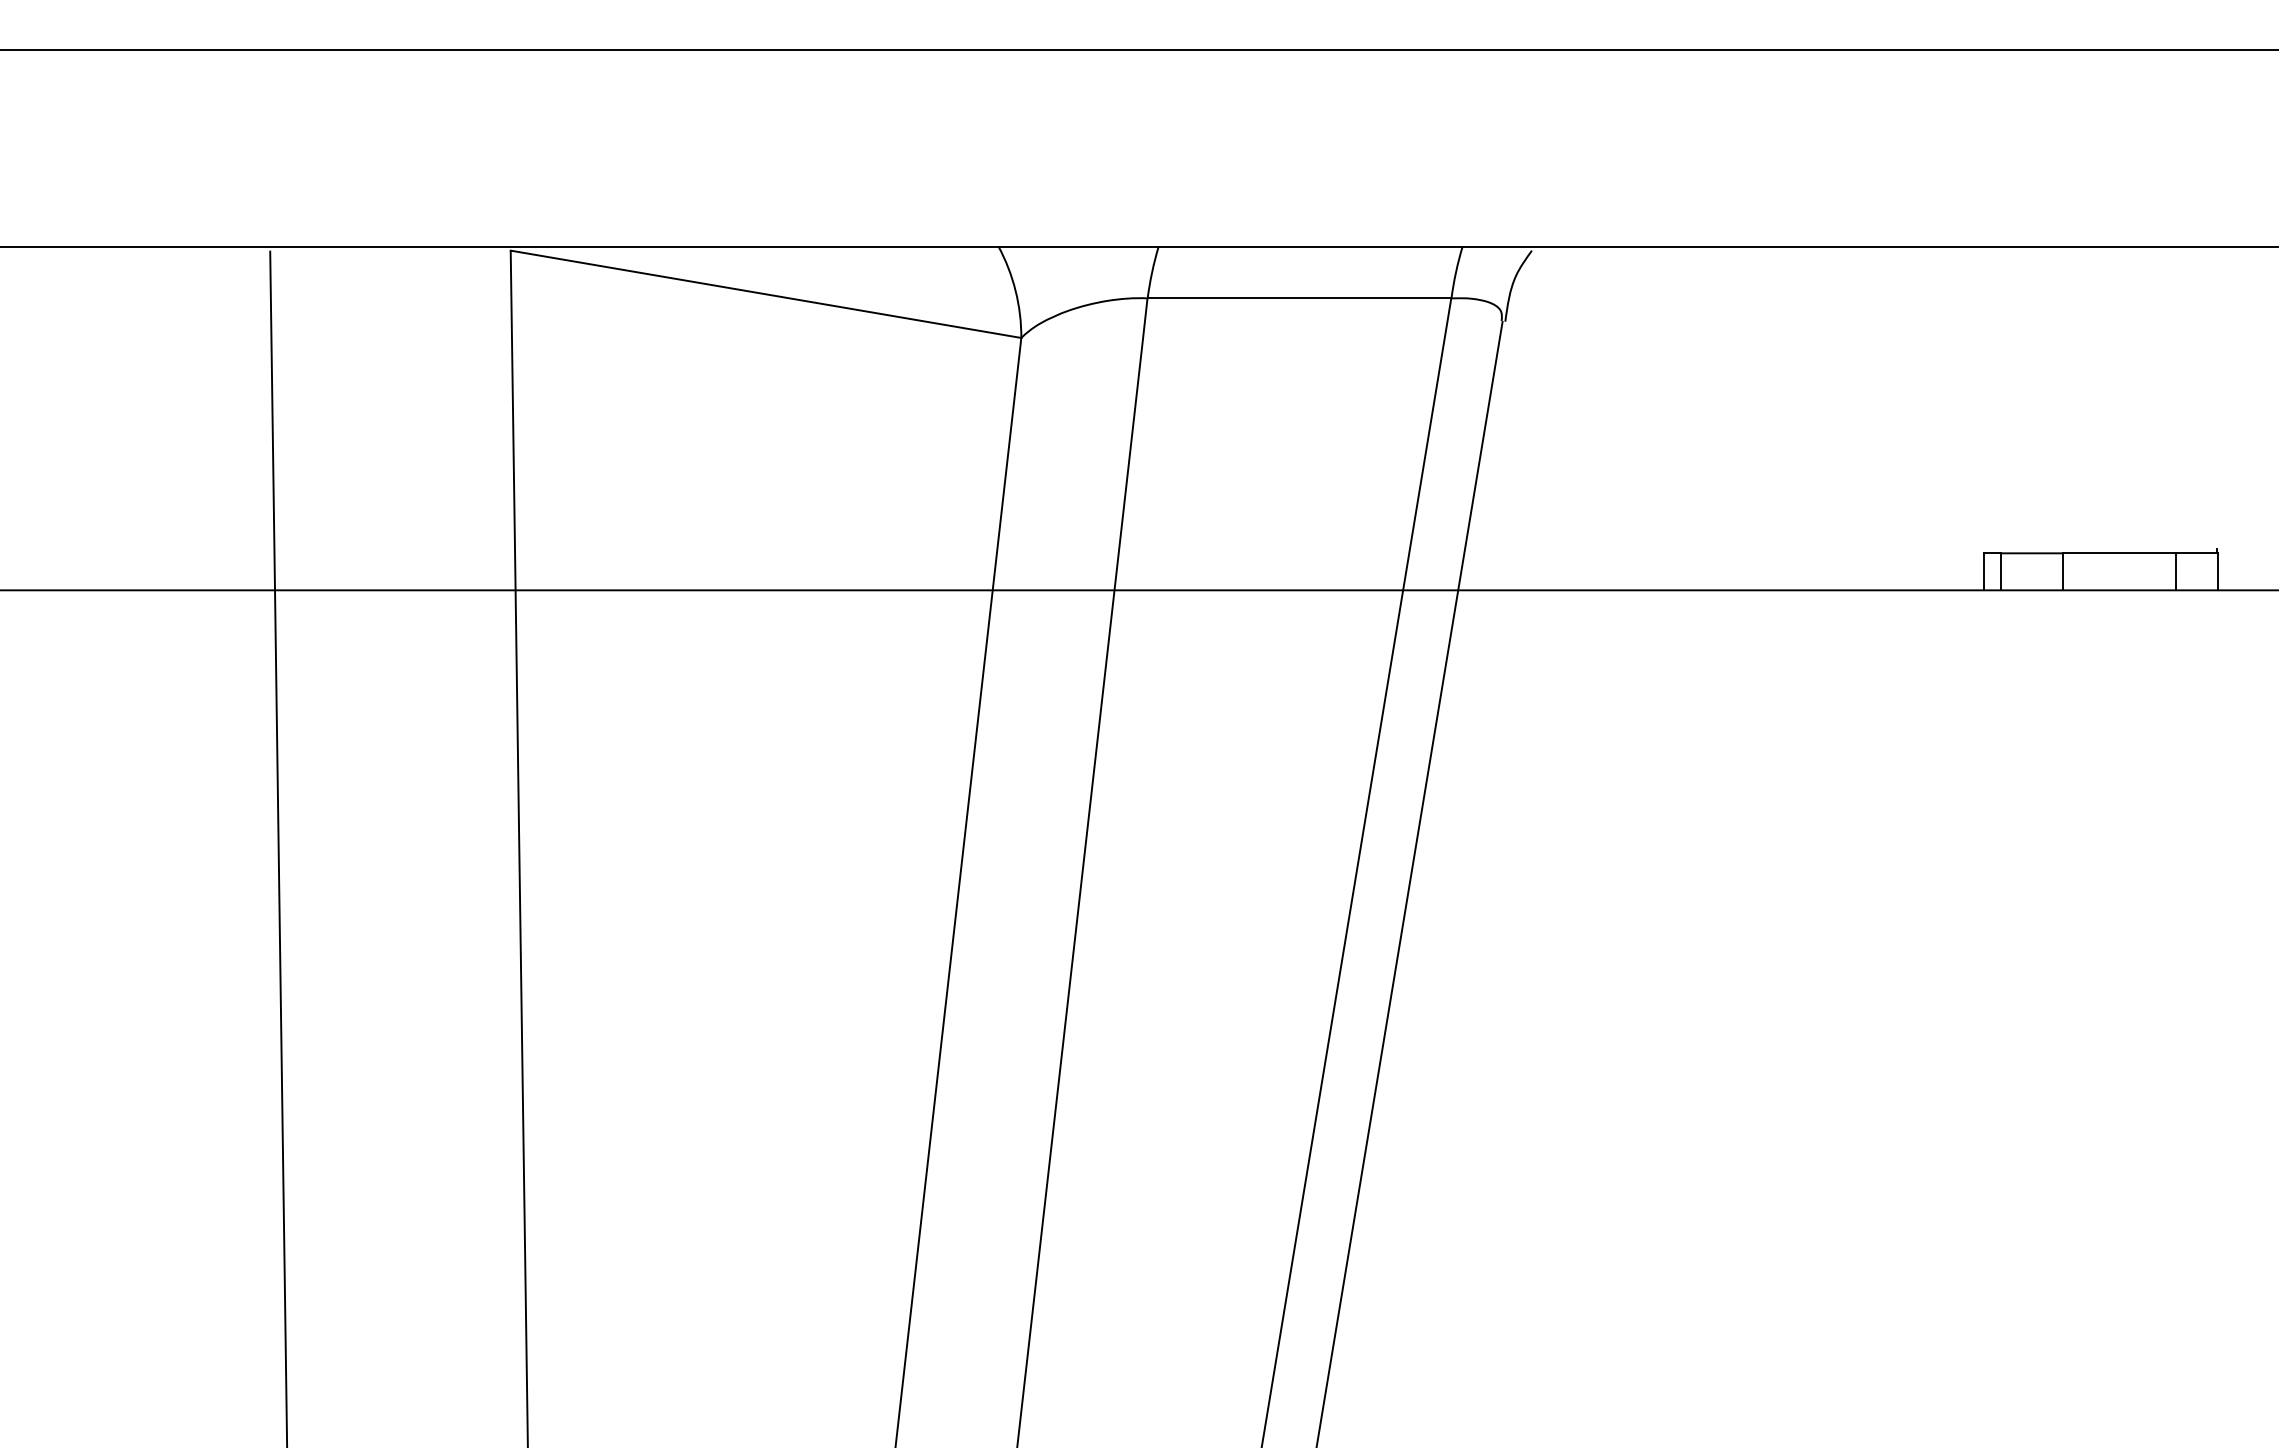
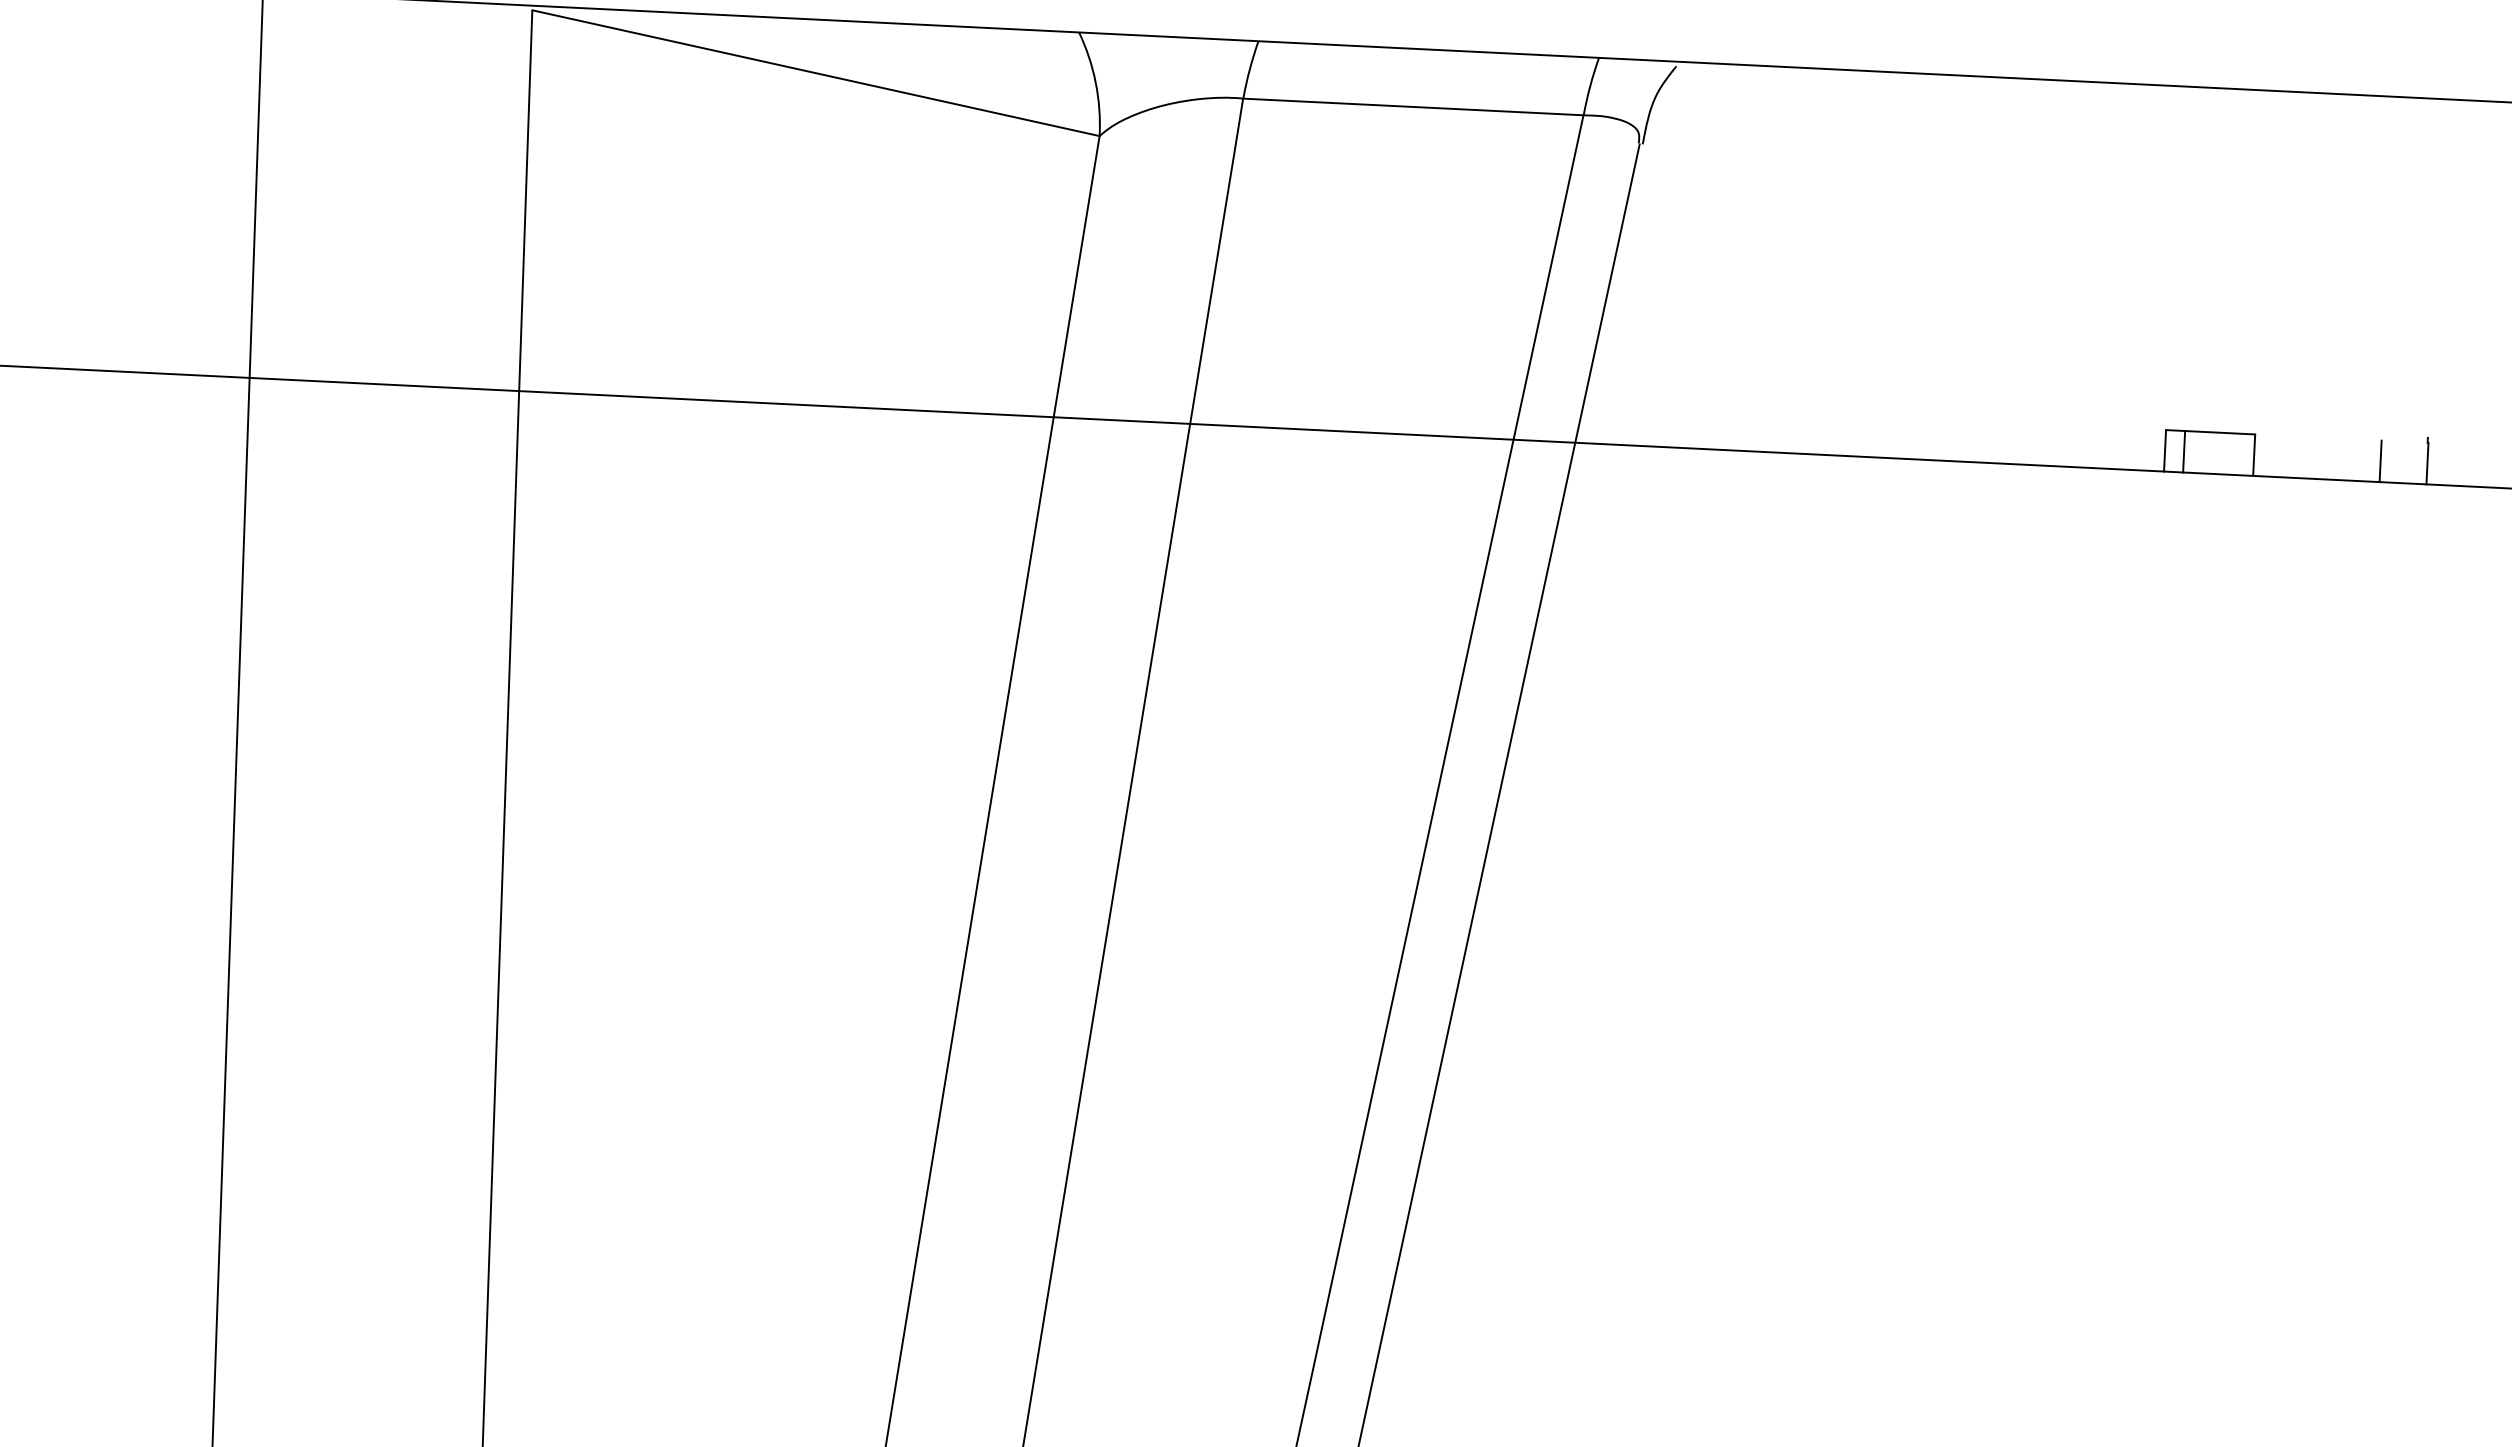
line: (2140, 553) -> (2341, 438), removed

